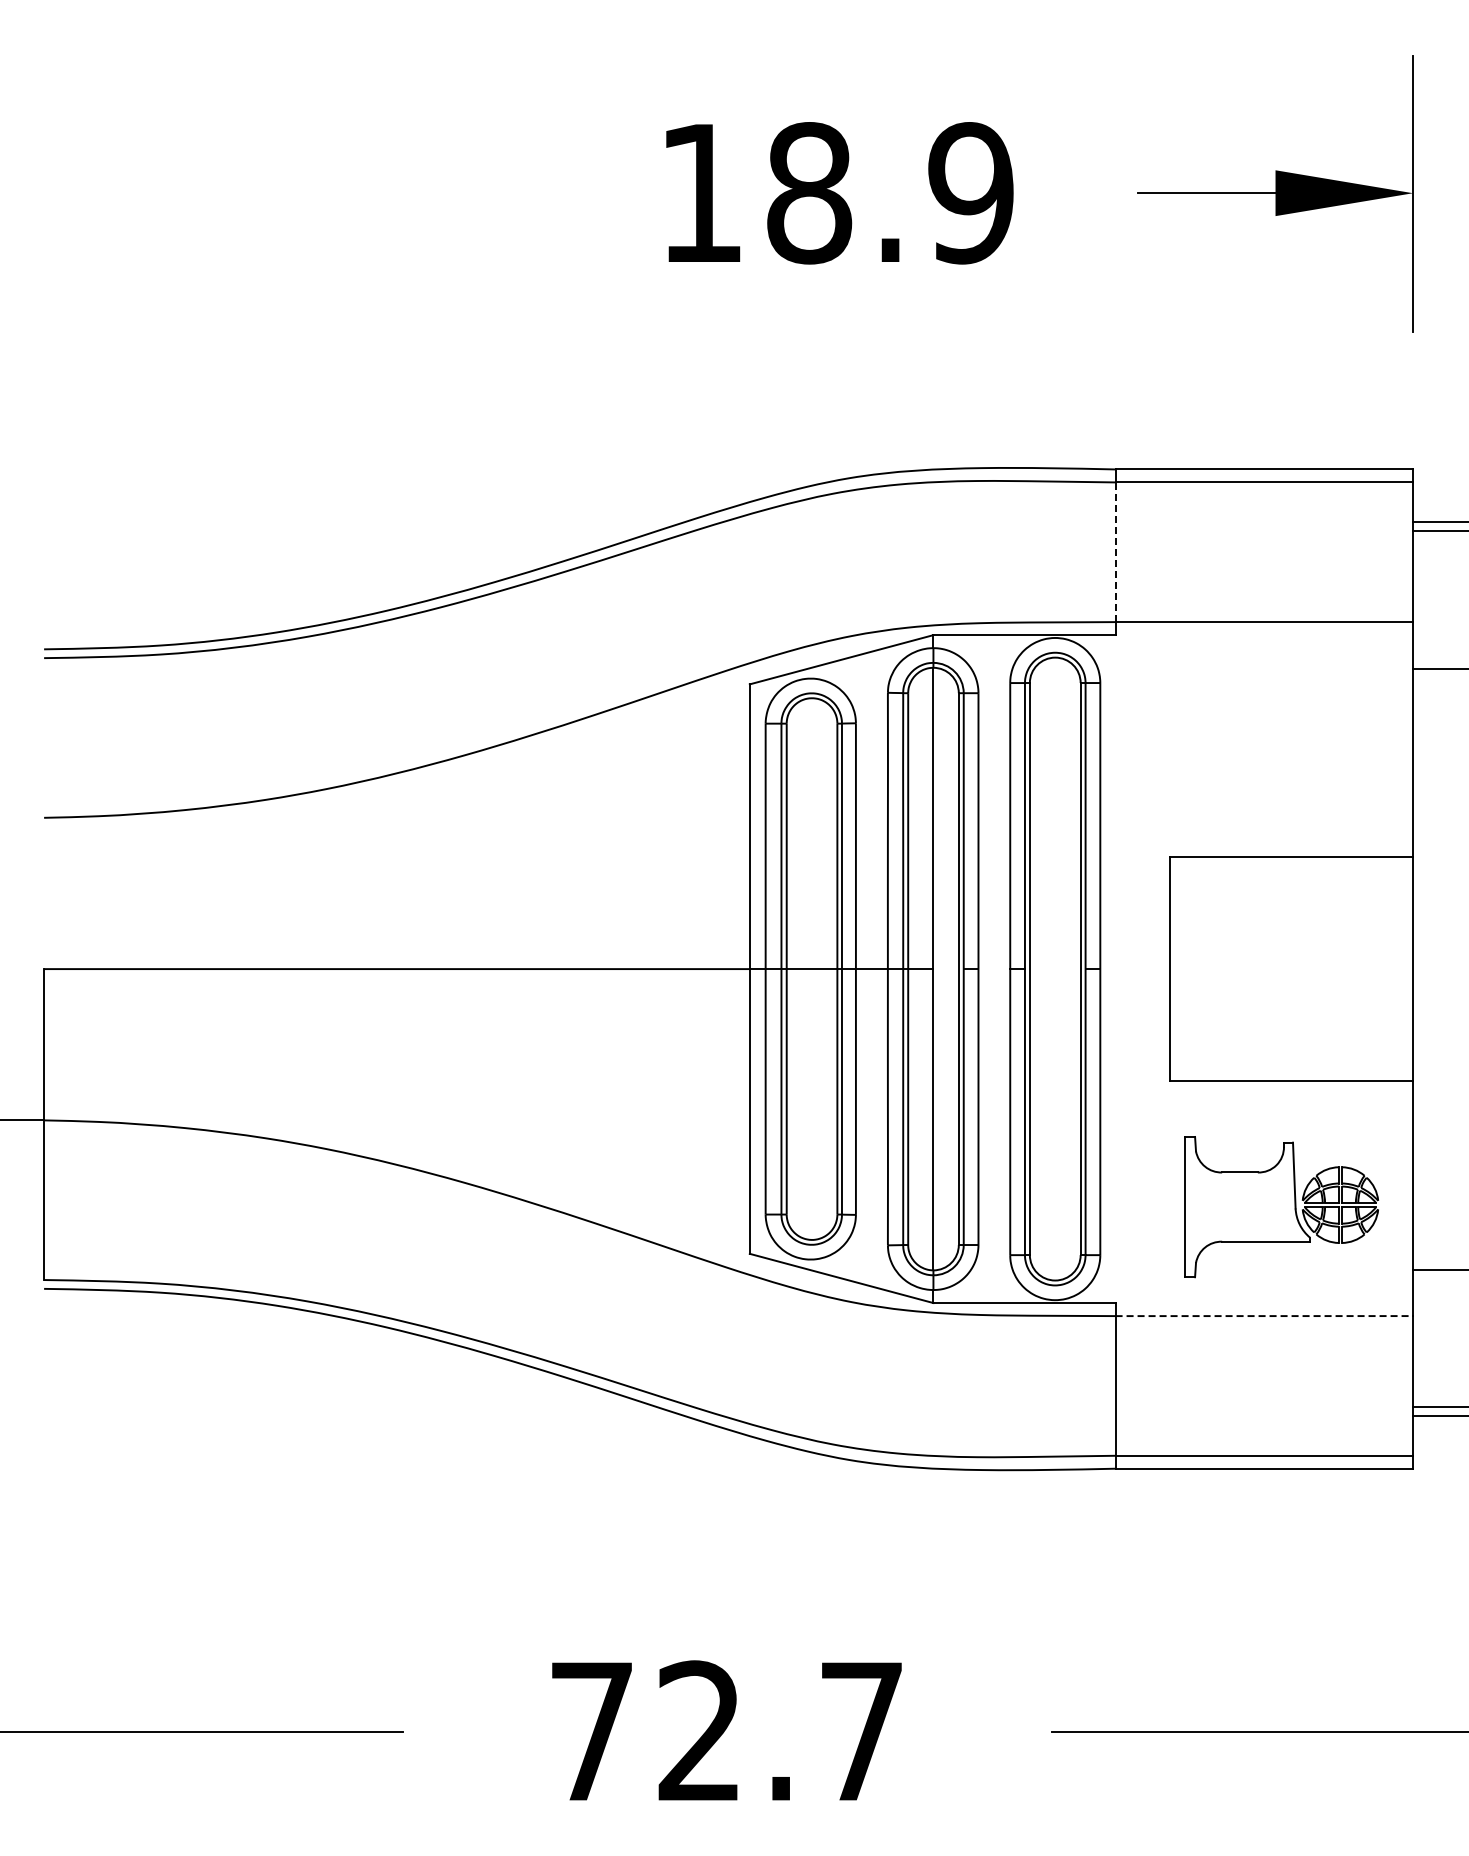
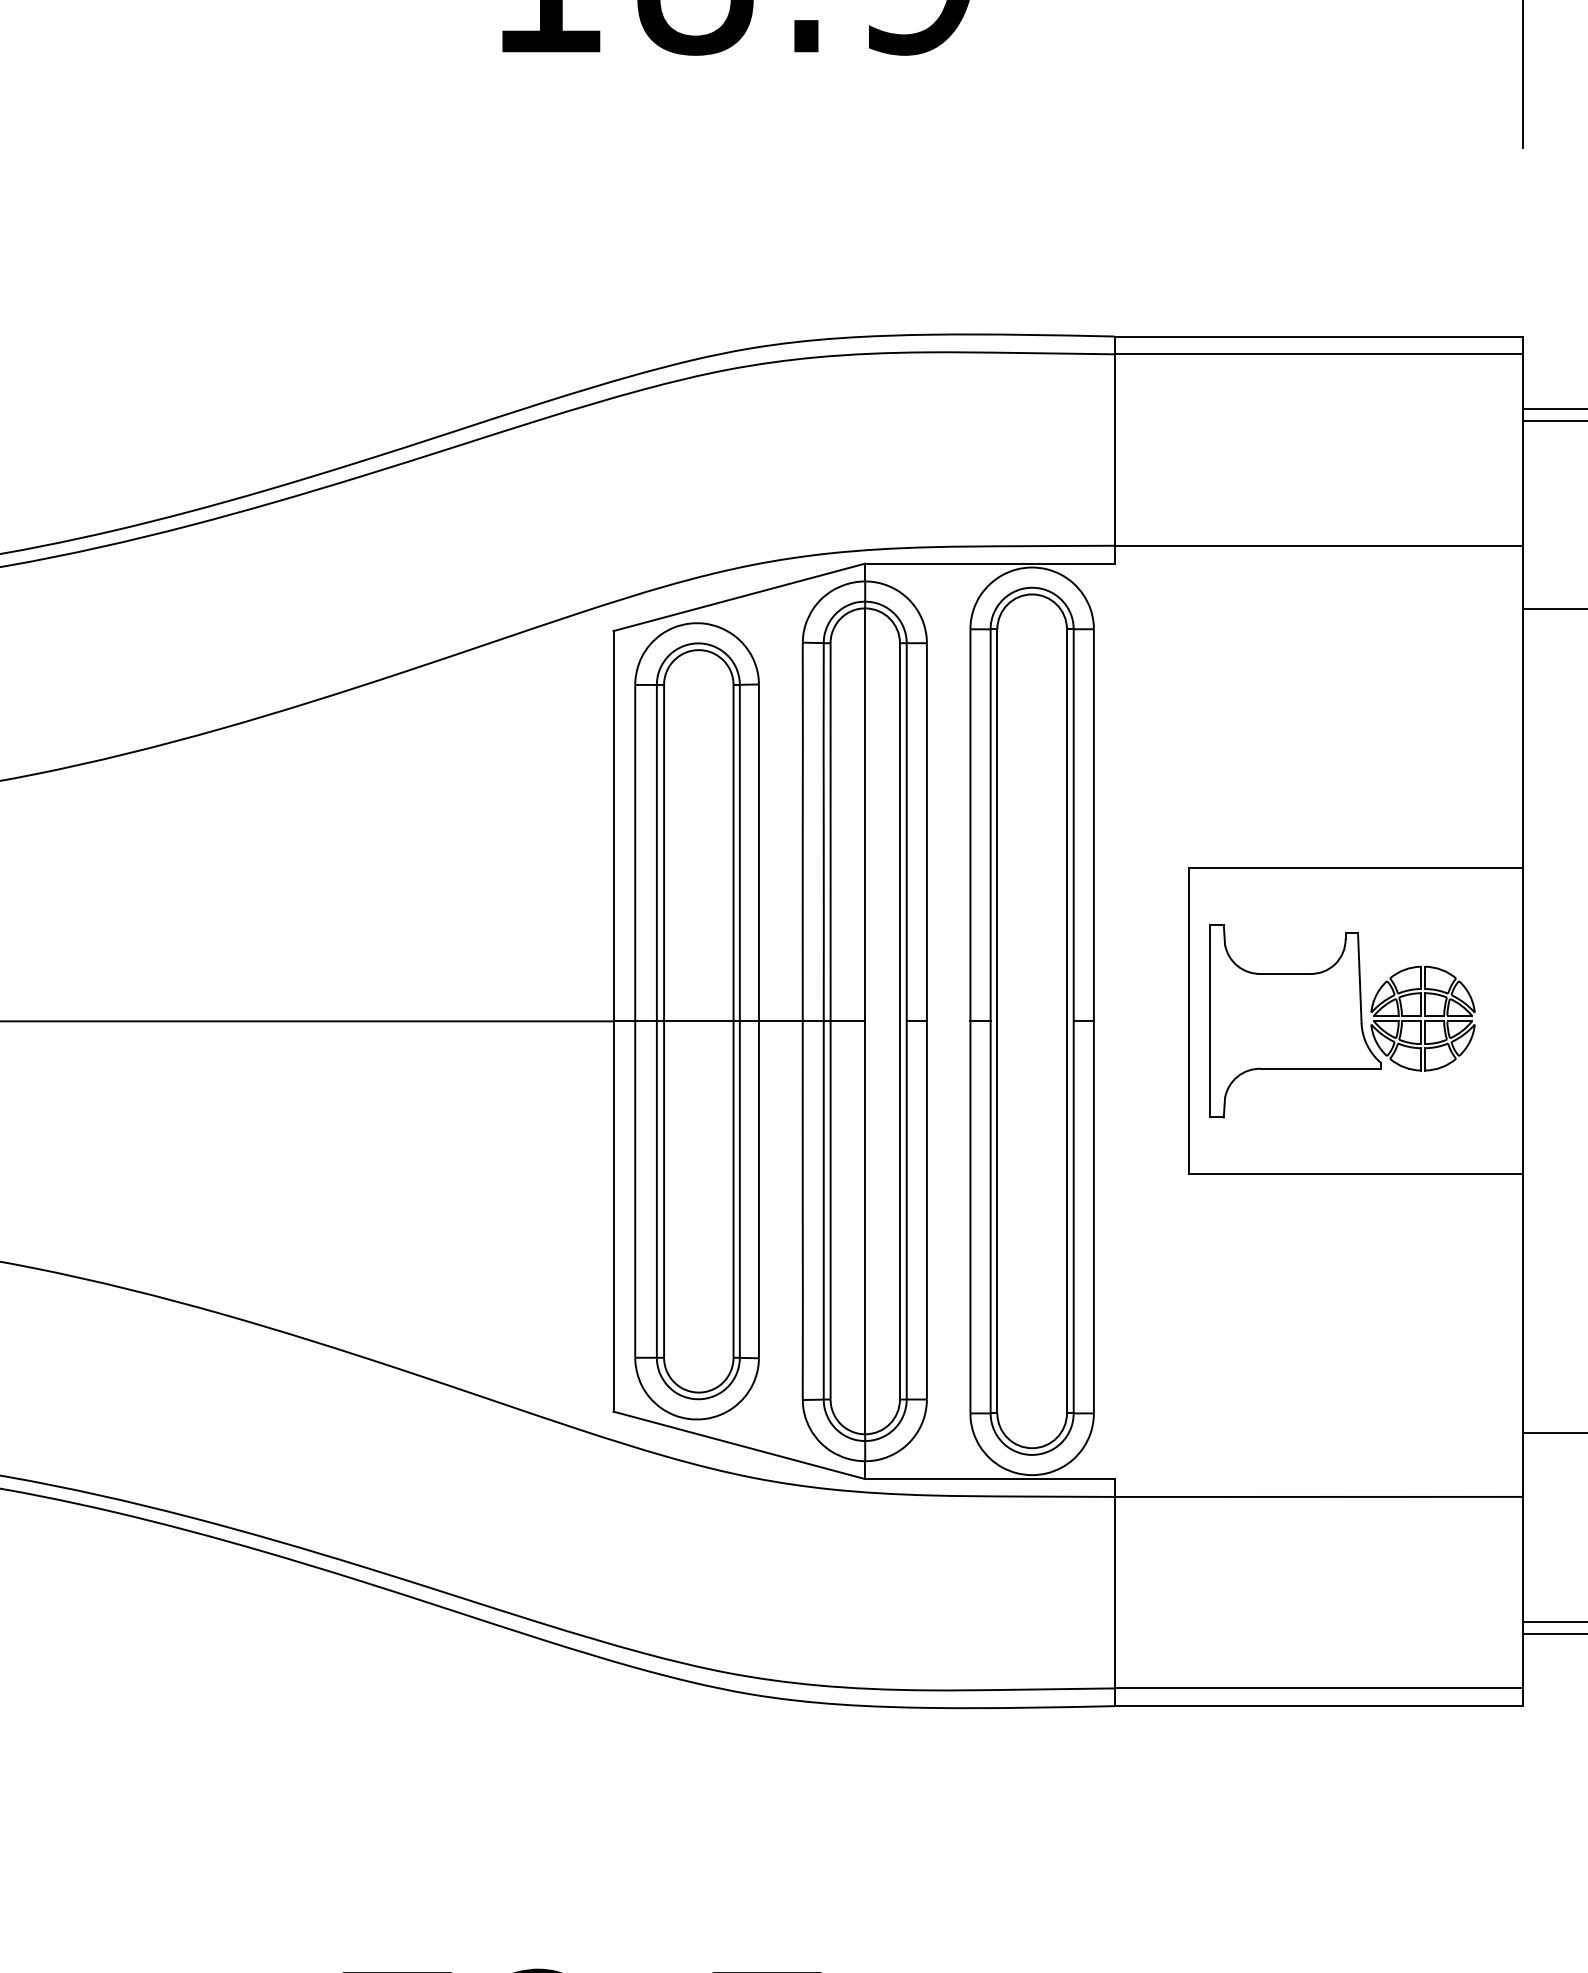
line: (1115, 552) -> (1114, 450), dashed -> solid
part: (1281, 1207) -> (1342, 1021), moved
line: (1264, 1316) -> (1318, 1497), dashed -> solid

